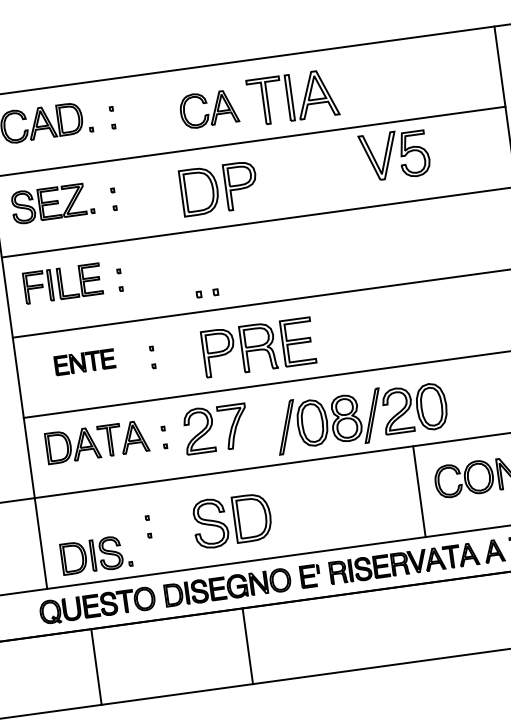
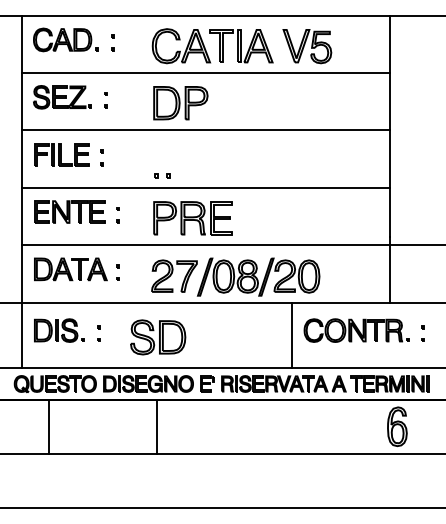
part: (209, 109) -> (181, 46), size x1.43
part: (394, 155) -> (307, 46), moved
part: (84, 361) -> (69, 211), size x1.67
part: (215, 427) -> (174, 275), moved
part: (96, 555) -> (59, 330), moved

